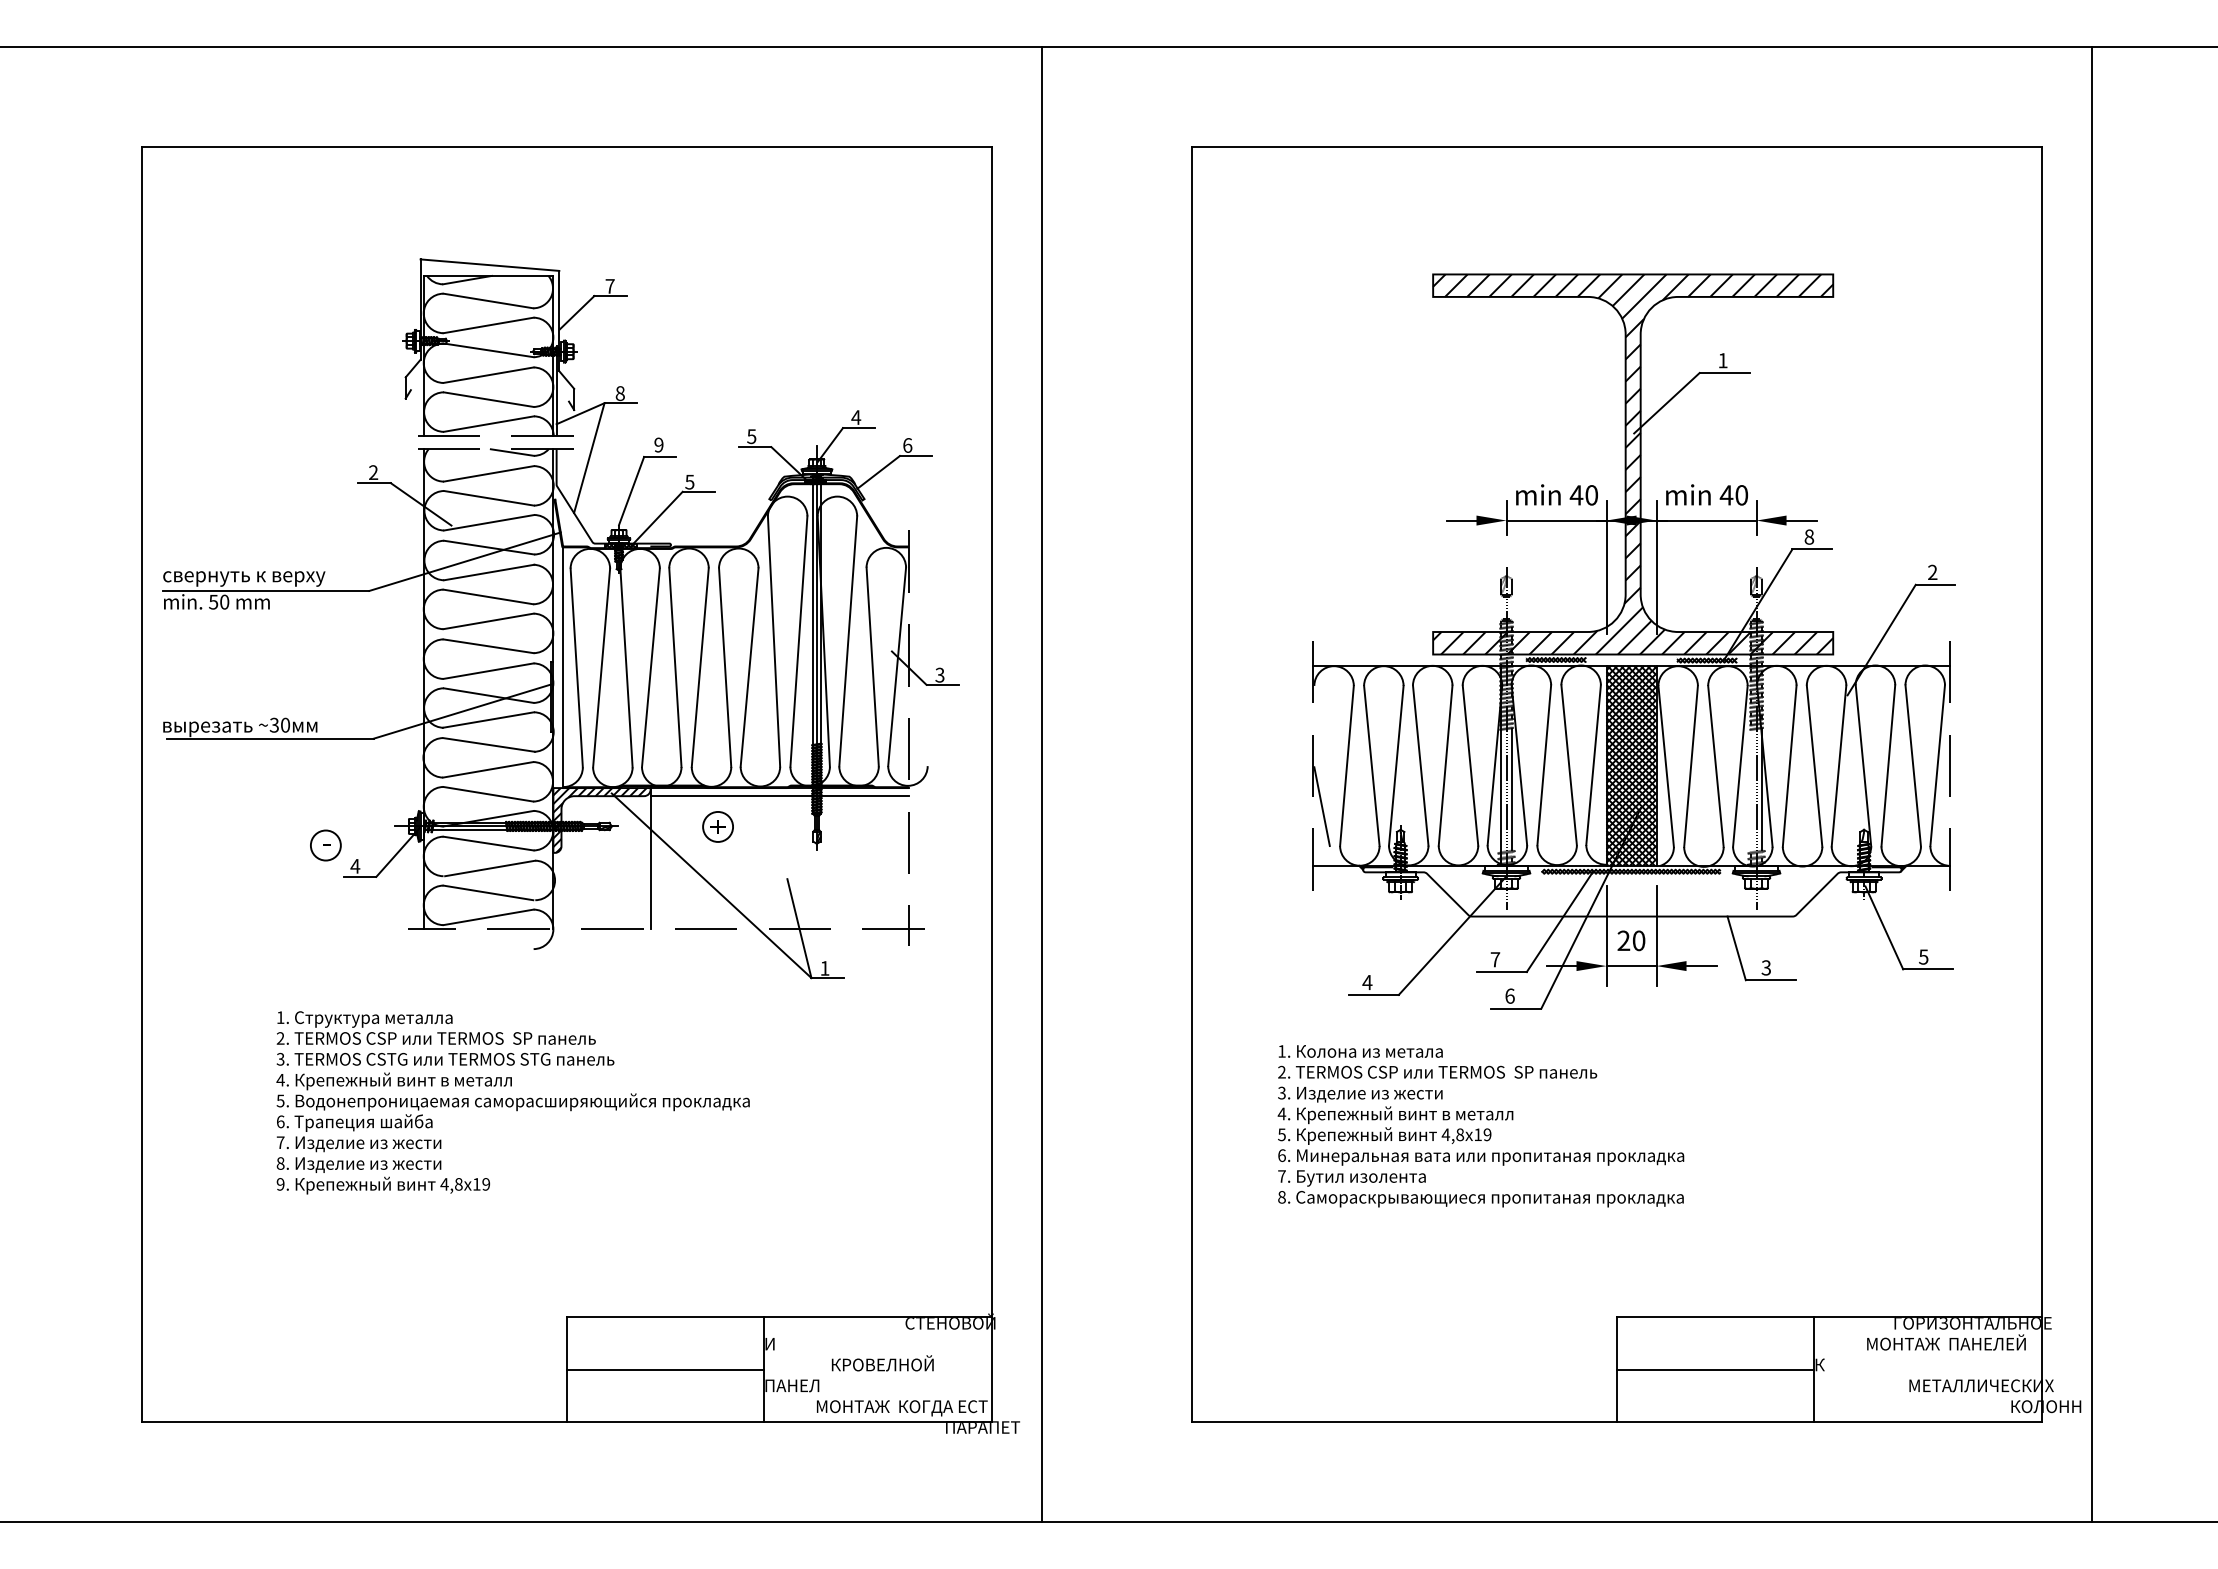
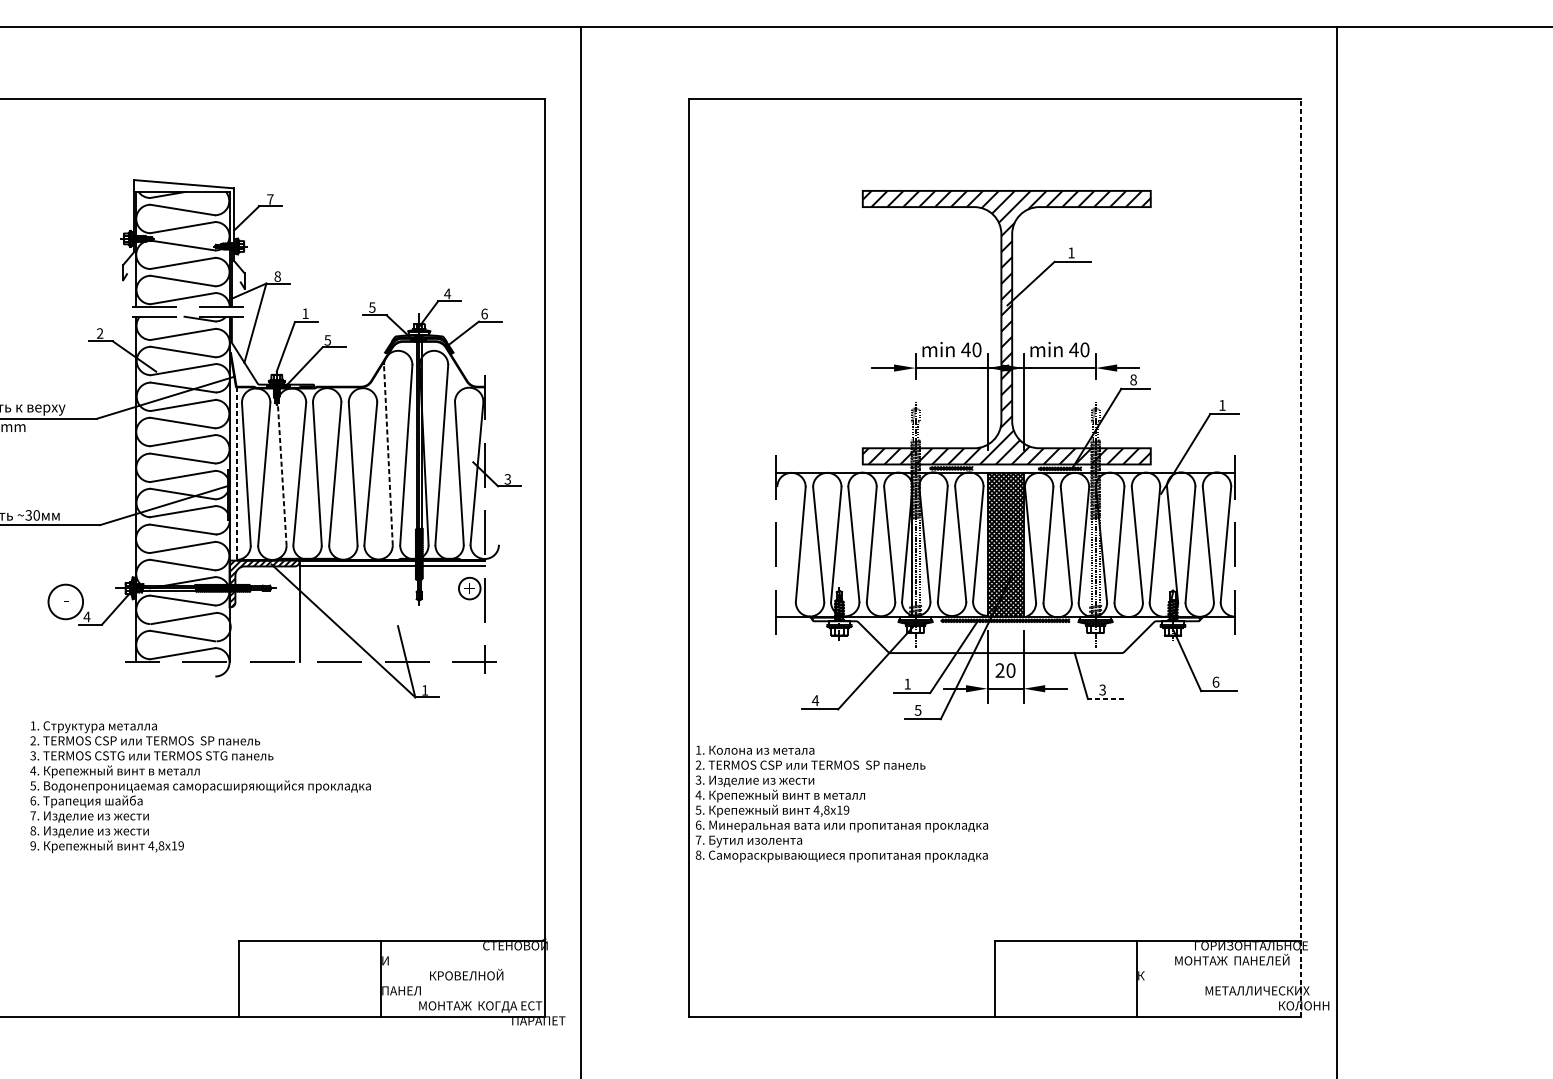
text: (658, 444) -> (305, 313), 9 -> 1
text: (1932, 571) -> (1222, 404), 2 -> 1
line: (774, 641) -> (388, 455), solid -> dashed
line: (563, 668) -> (236, 474), solid -> dashed
line: (626, 668) -> (282, 474), solid -> dashed
line: (2041, 784) -> (1300, 558), solid -> dashed
line: (1321, 806) -> (782, 573), removed
part: (717, 826) -> (469, 588), moved
circle: (325, 845) -> (65, 601), size x1.6
text: (1923, 956) -> (1215, 681), 5 -> 6
text: (1495, 959) -> (907, 684), 7 -> 1
line: (1770, 980) -> (1105, 699), solid -> dashed
text: (1509, 995) -> (917, 709), 6 -> 5
text: (1480, 1126) -> (841, 804), moved
line: (664, 1369) -> (309, 979), removed
line: (1714, 1369) -> (1065, 979), removed

